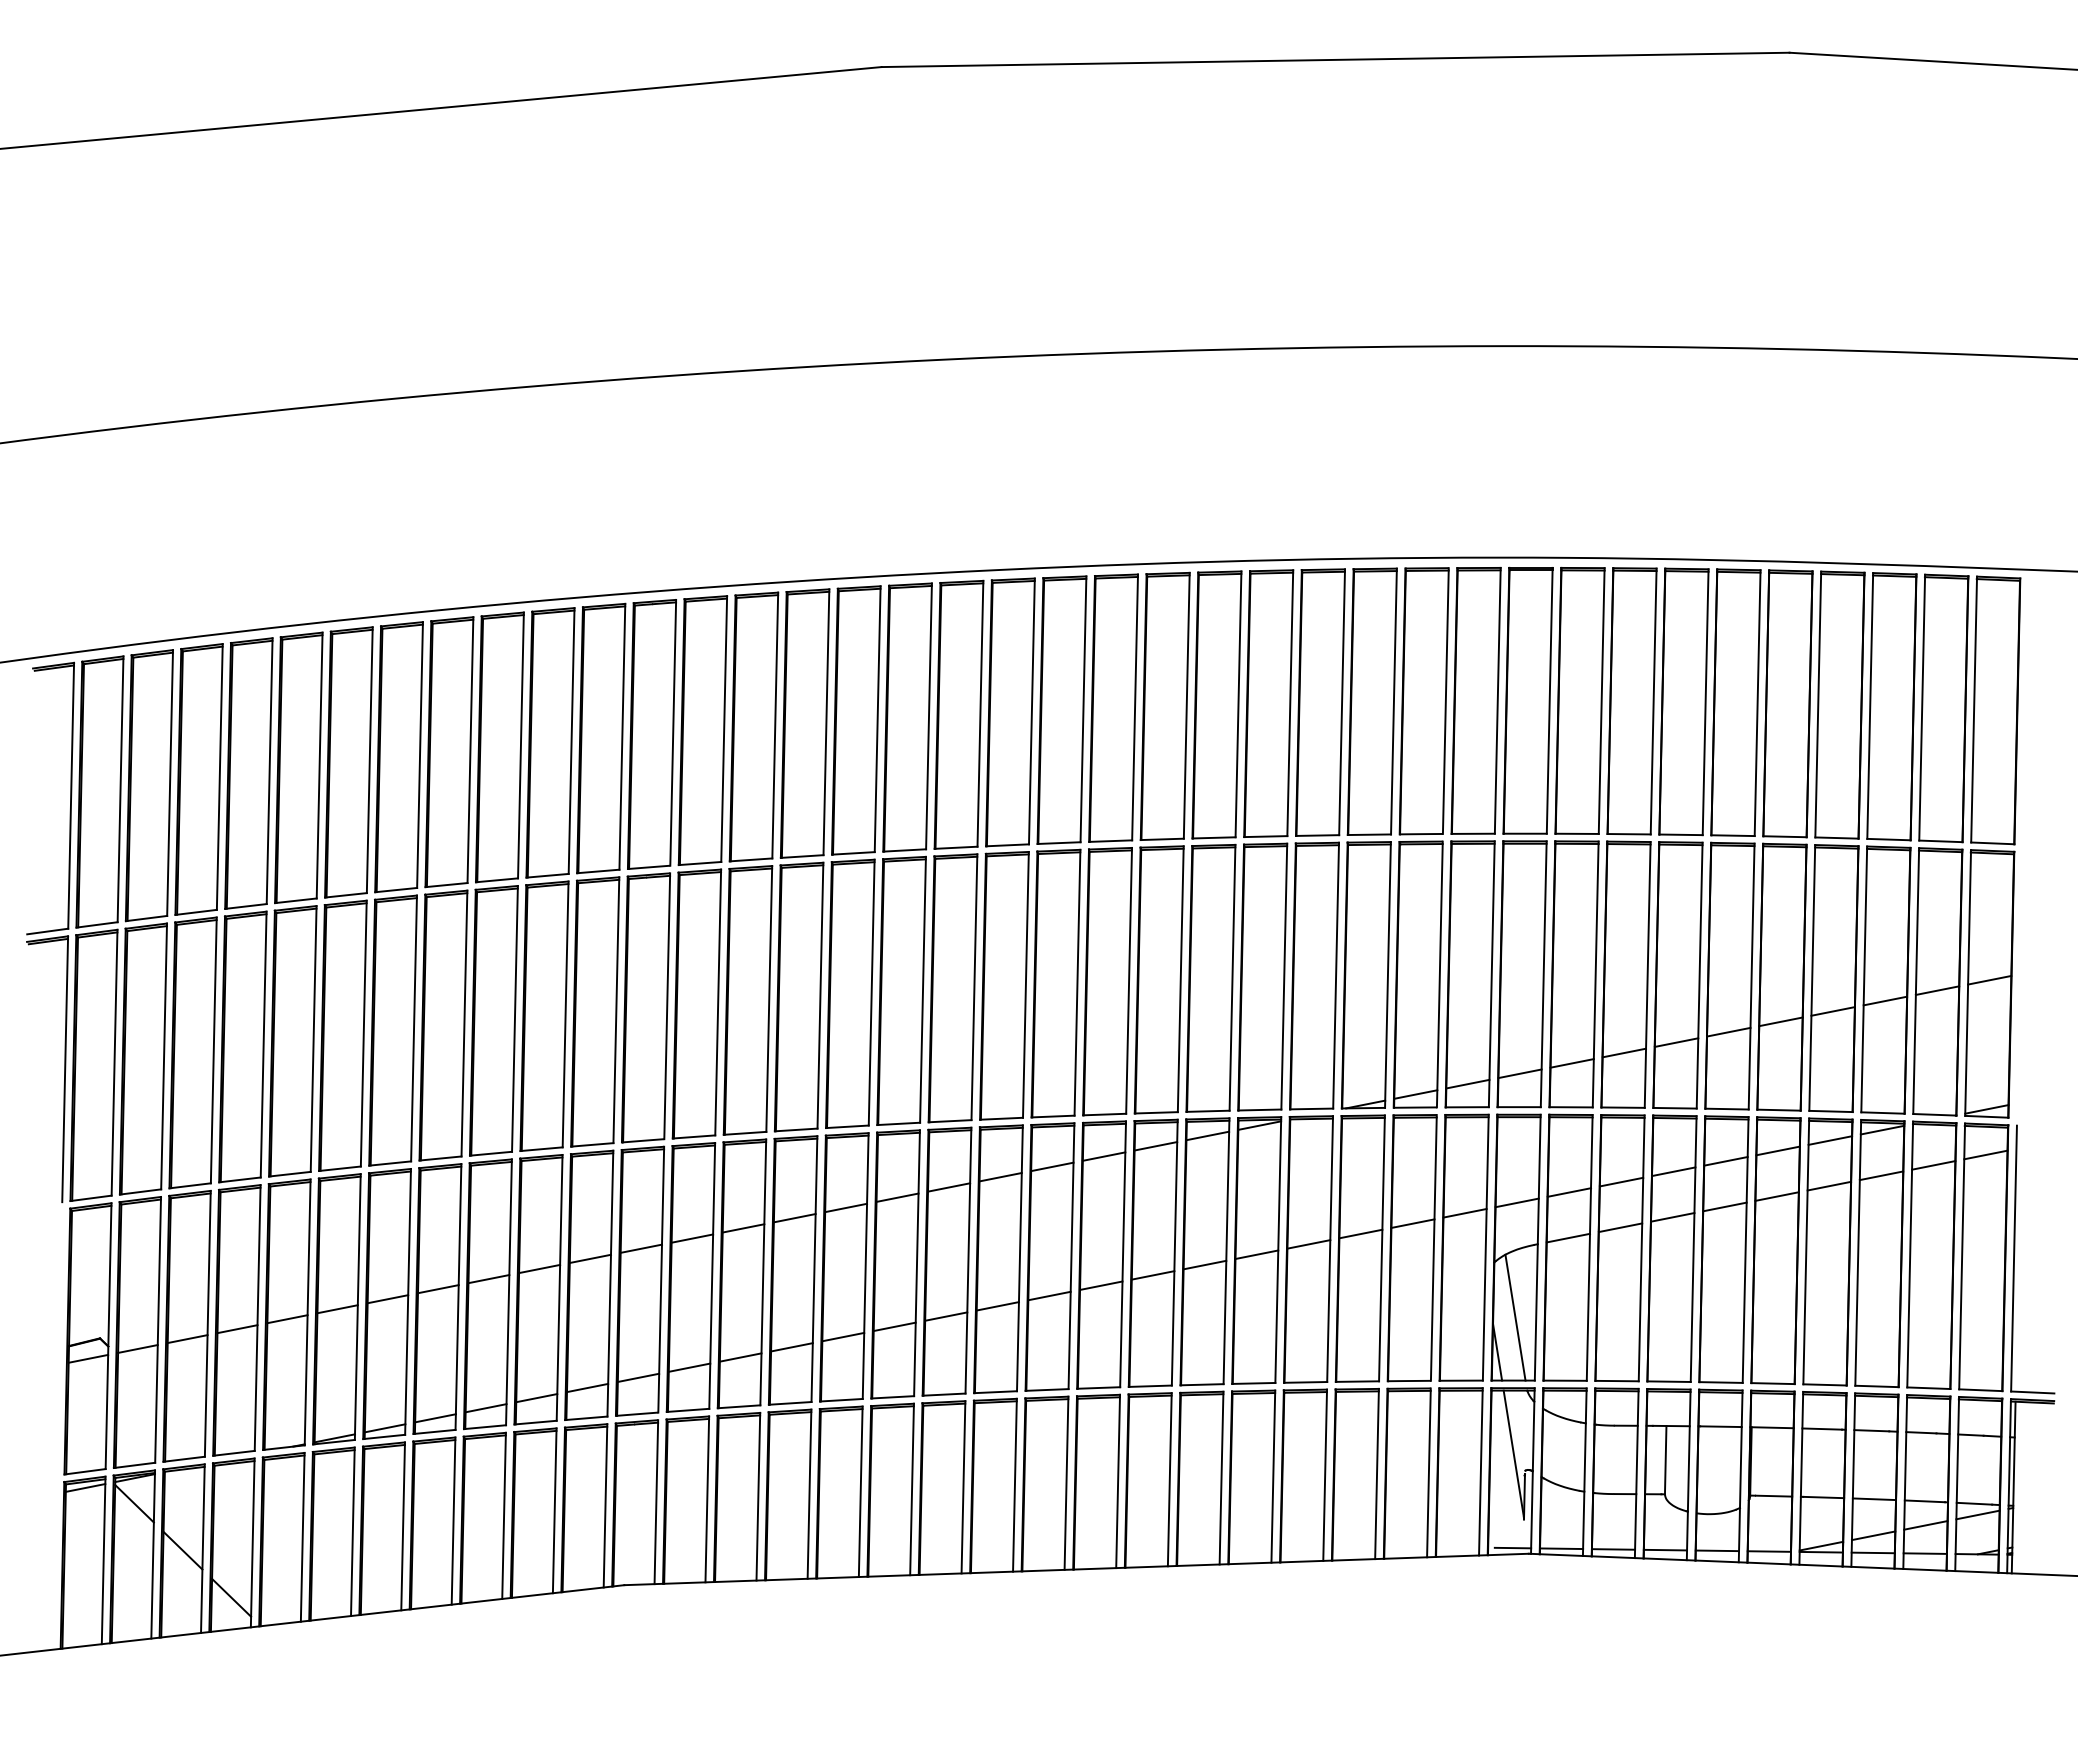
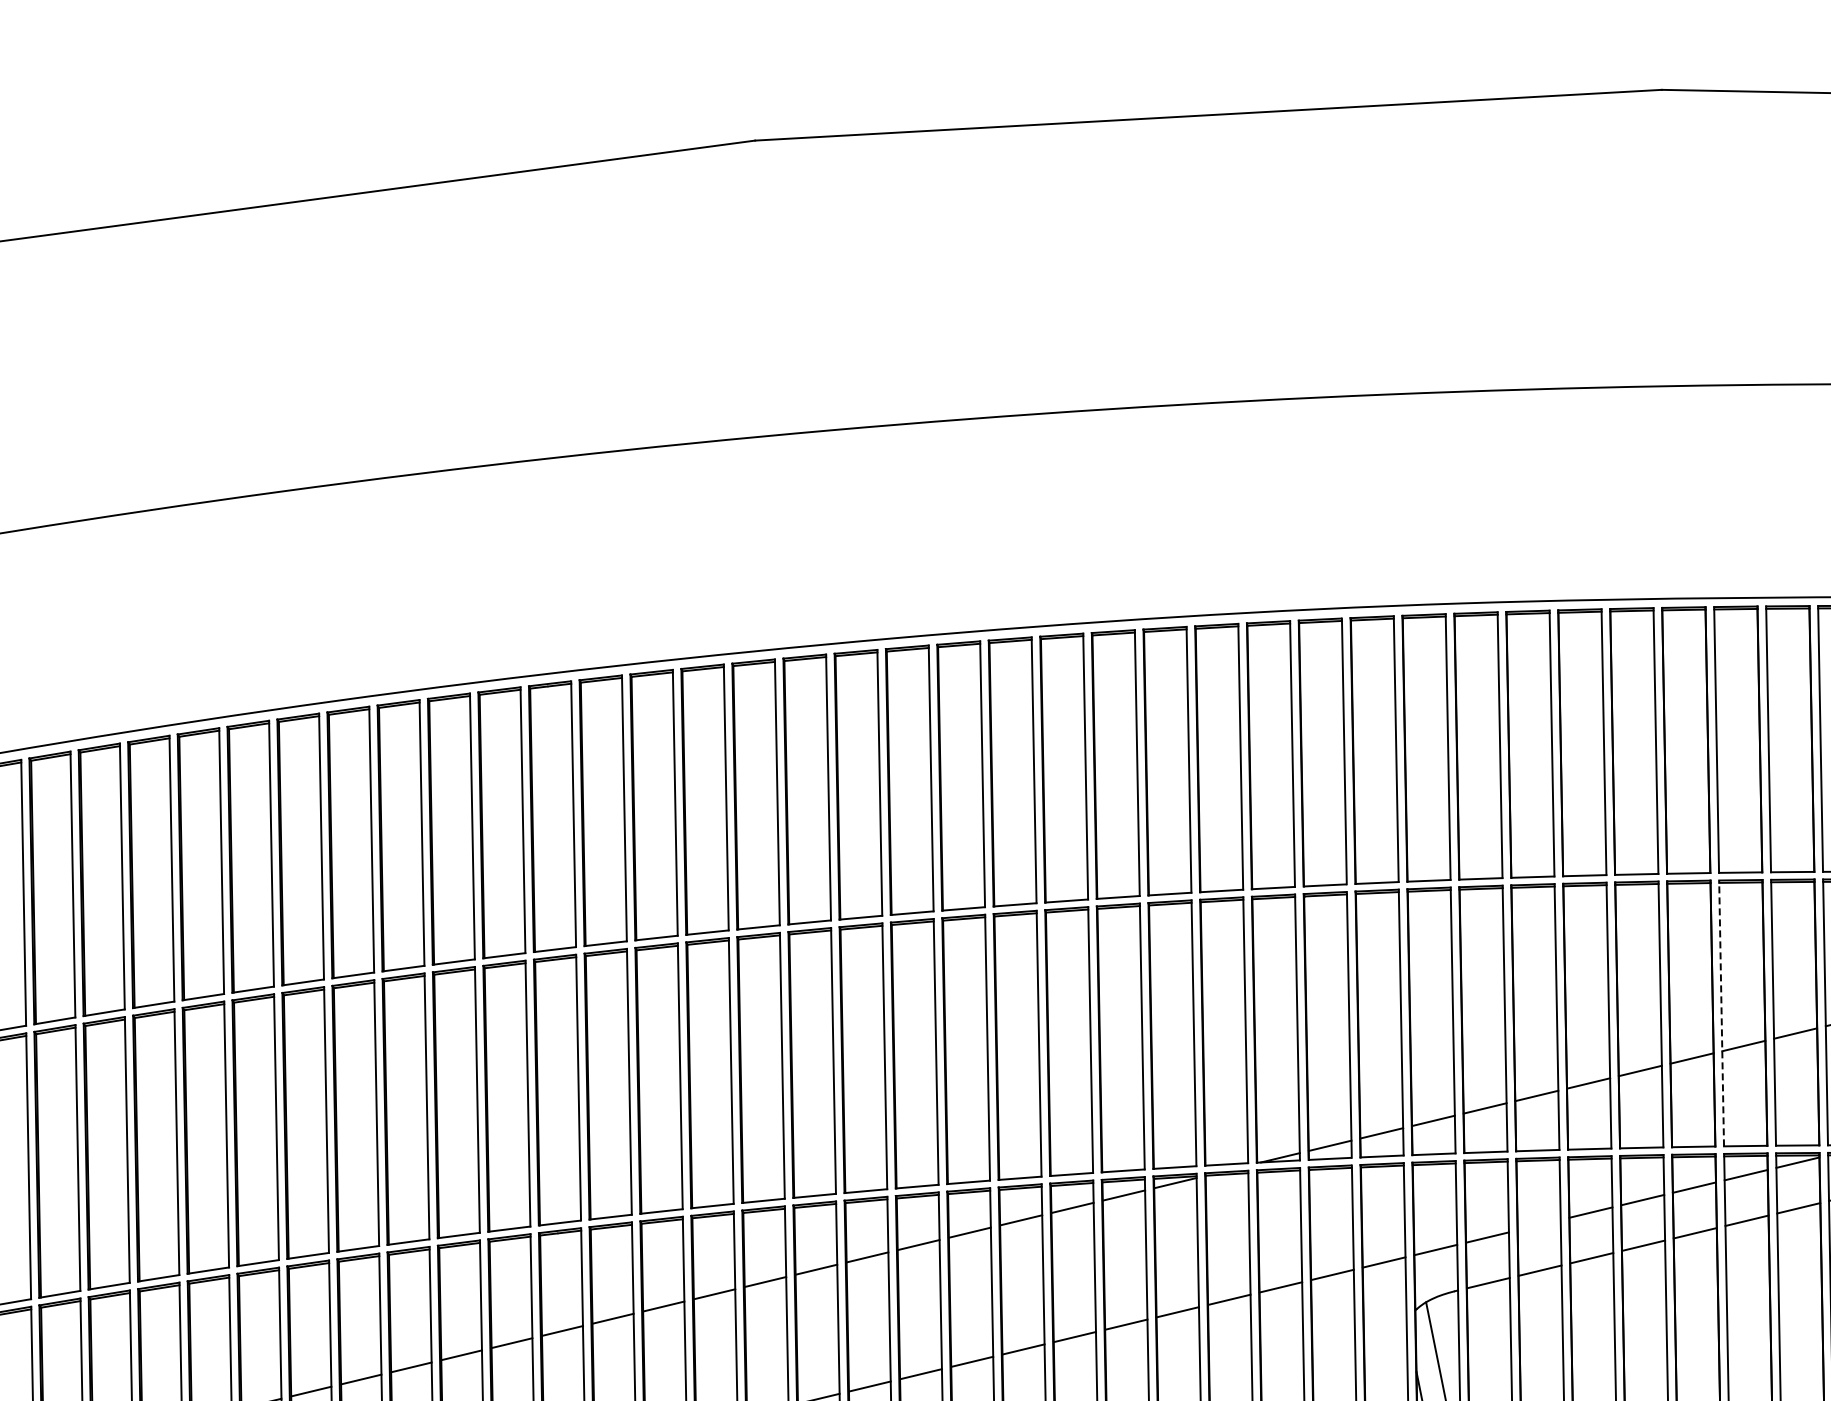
line: (1812, 977) -> (1721, 1012), solid -> dashed
line: (1621, 1181) -> (1539, 1224), removed

